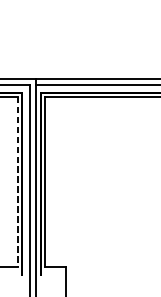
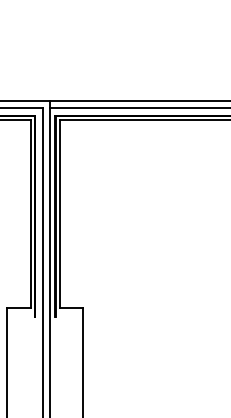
line: (18, 181) -> (30, 214), dashed -> solid

